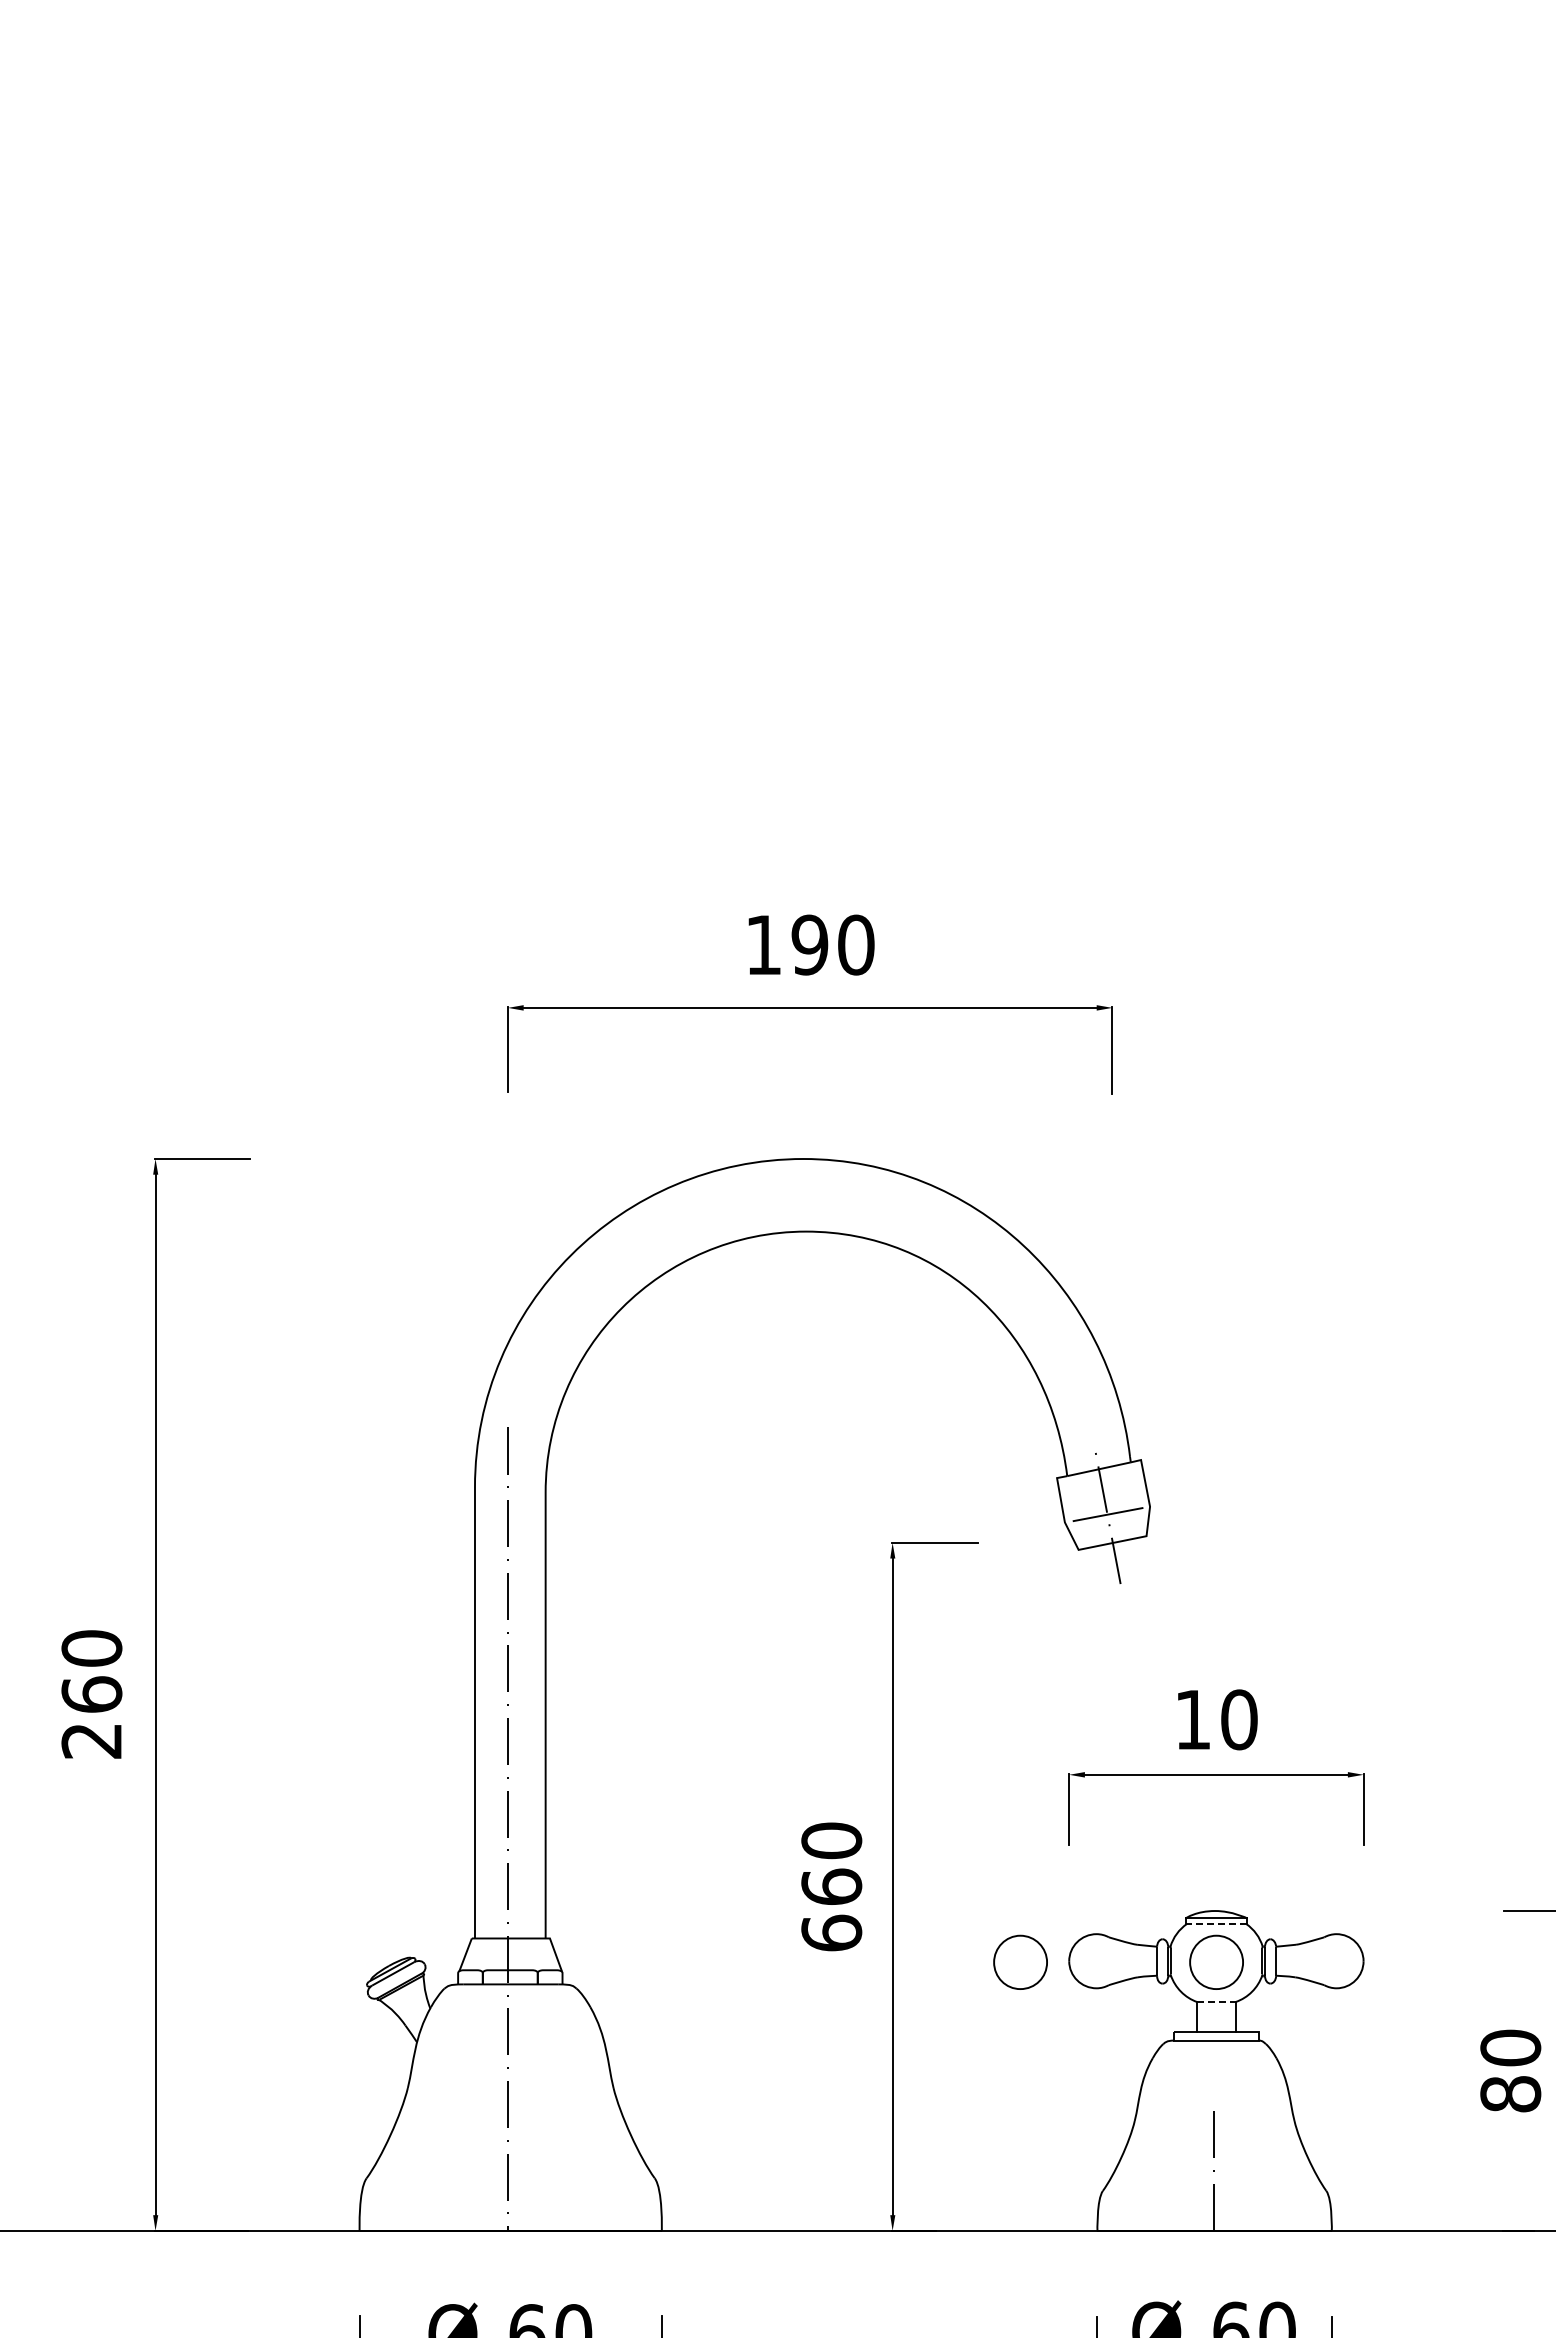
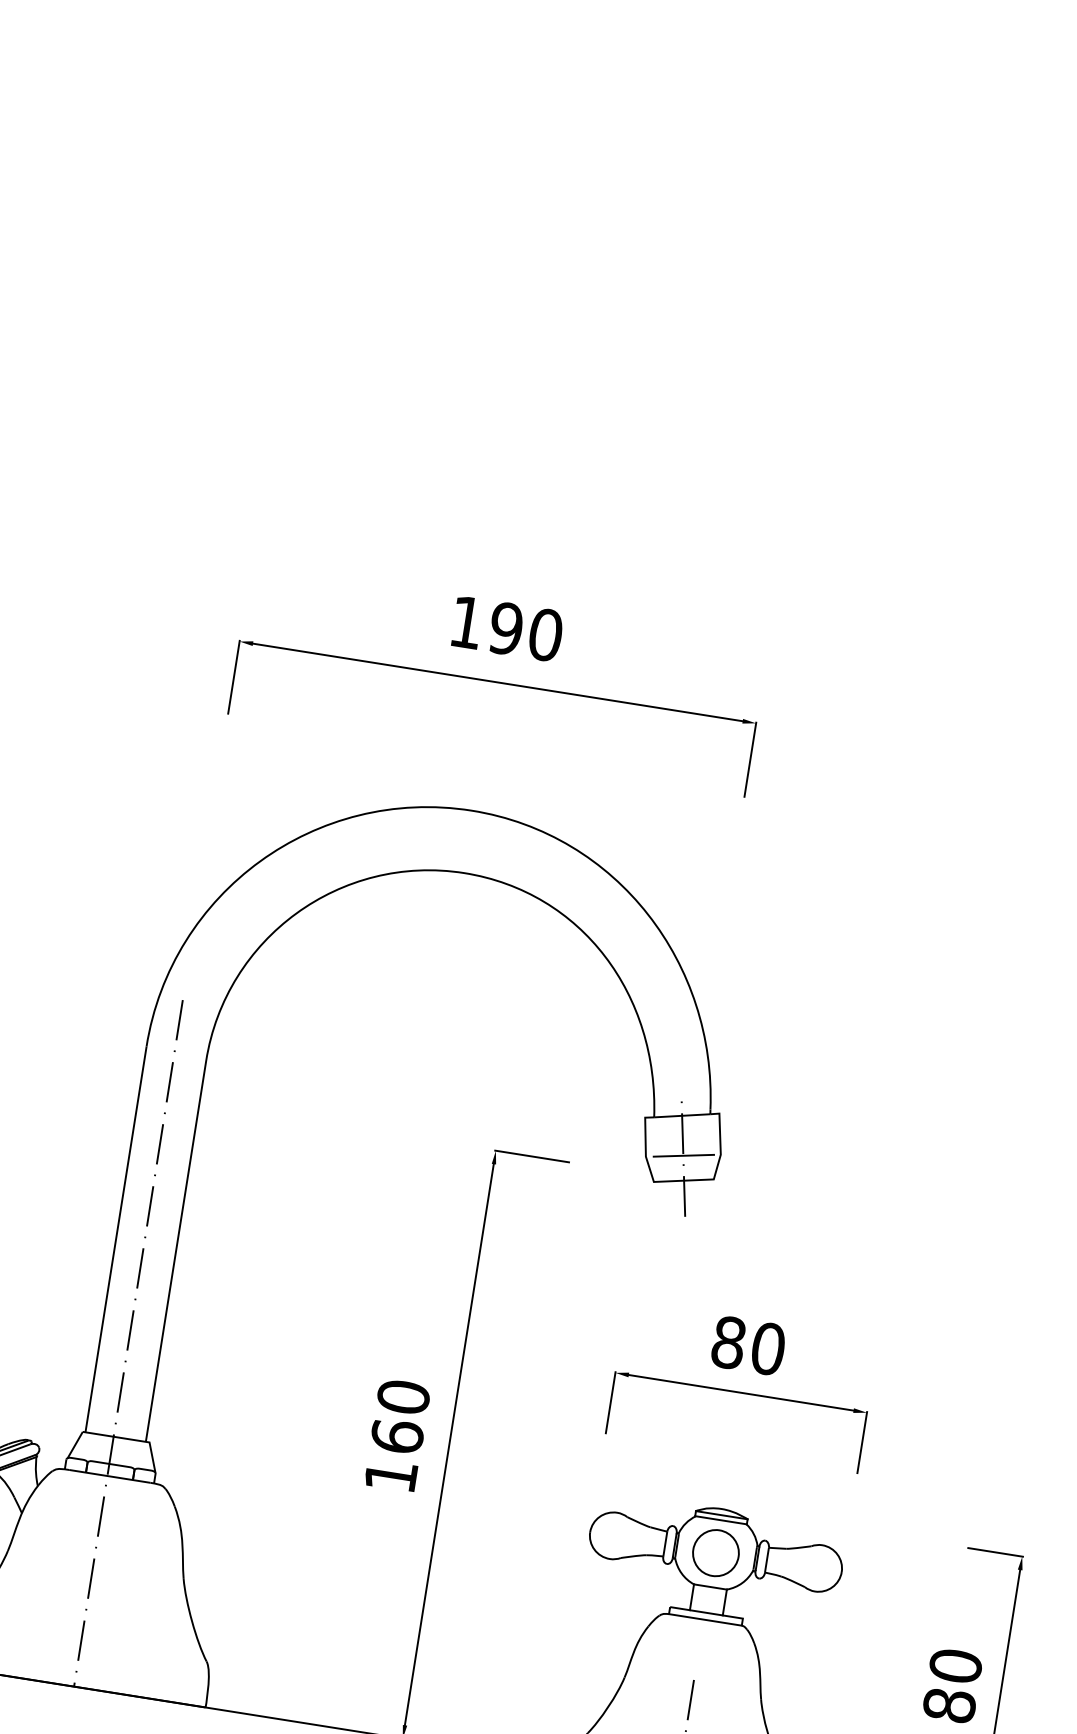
text: (1193, 1719) -> (729, 1342), 10 -> 80
line: (1215, 1923) -> (720, 1519), dashed -> solid
text: (831, 1932) -> (390, 1475), 660 -> 160
part: (1020, 1961) -> (548, 1525), removed
line: (1216, 2002) -> (710, 1587), dashed -> solid

